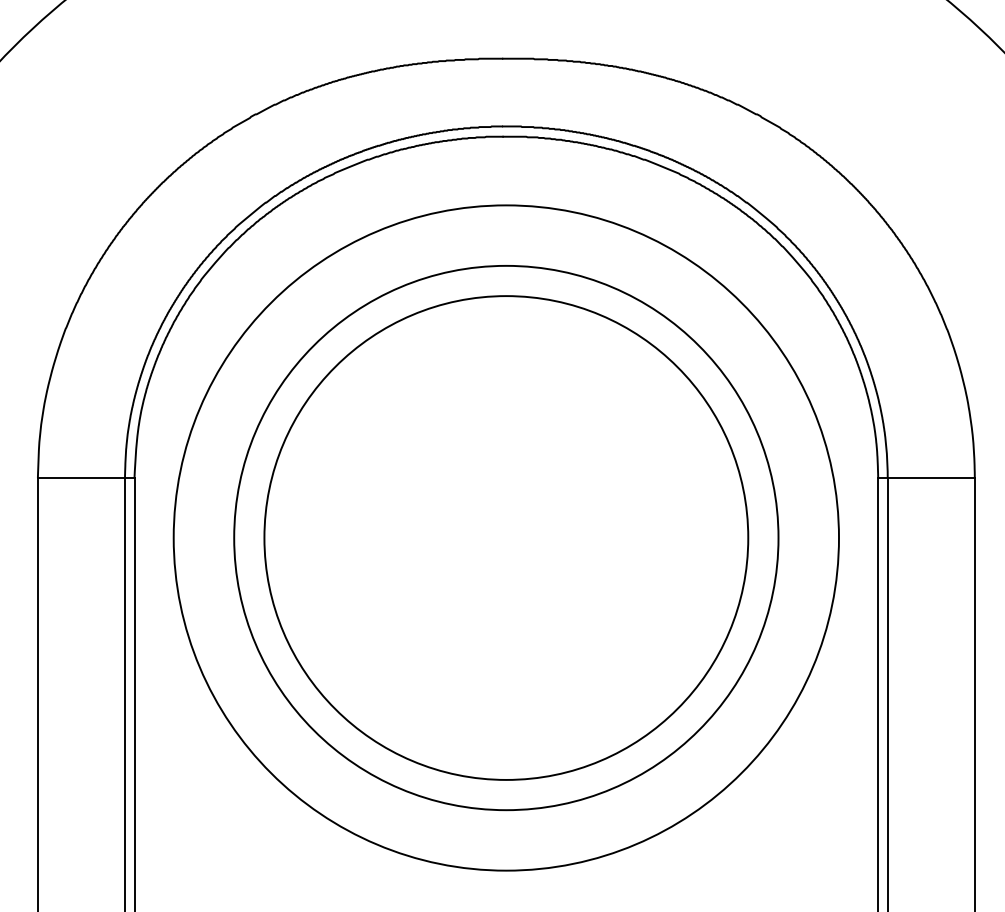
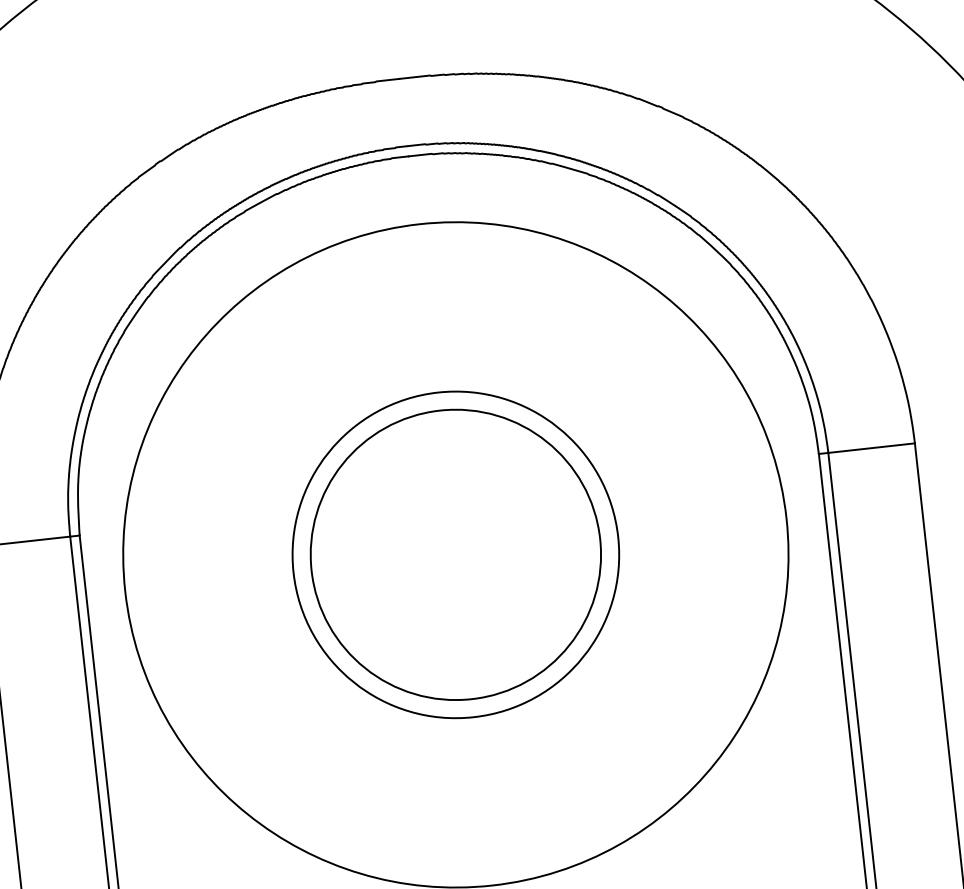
circle: (506, 537) -> (455, 554), size x0.6
circle: (506, 537) -> (455, 554), size x0.6

